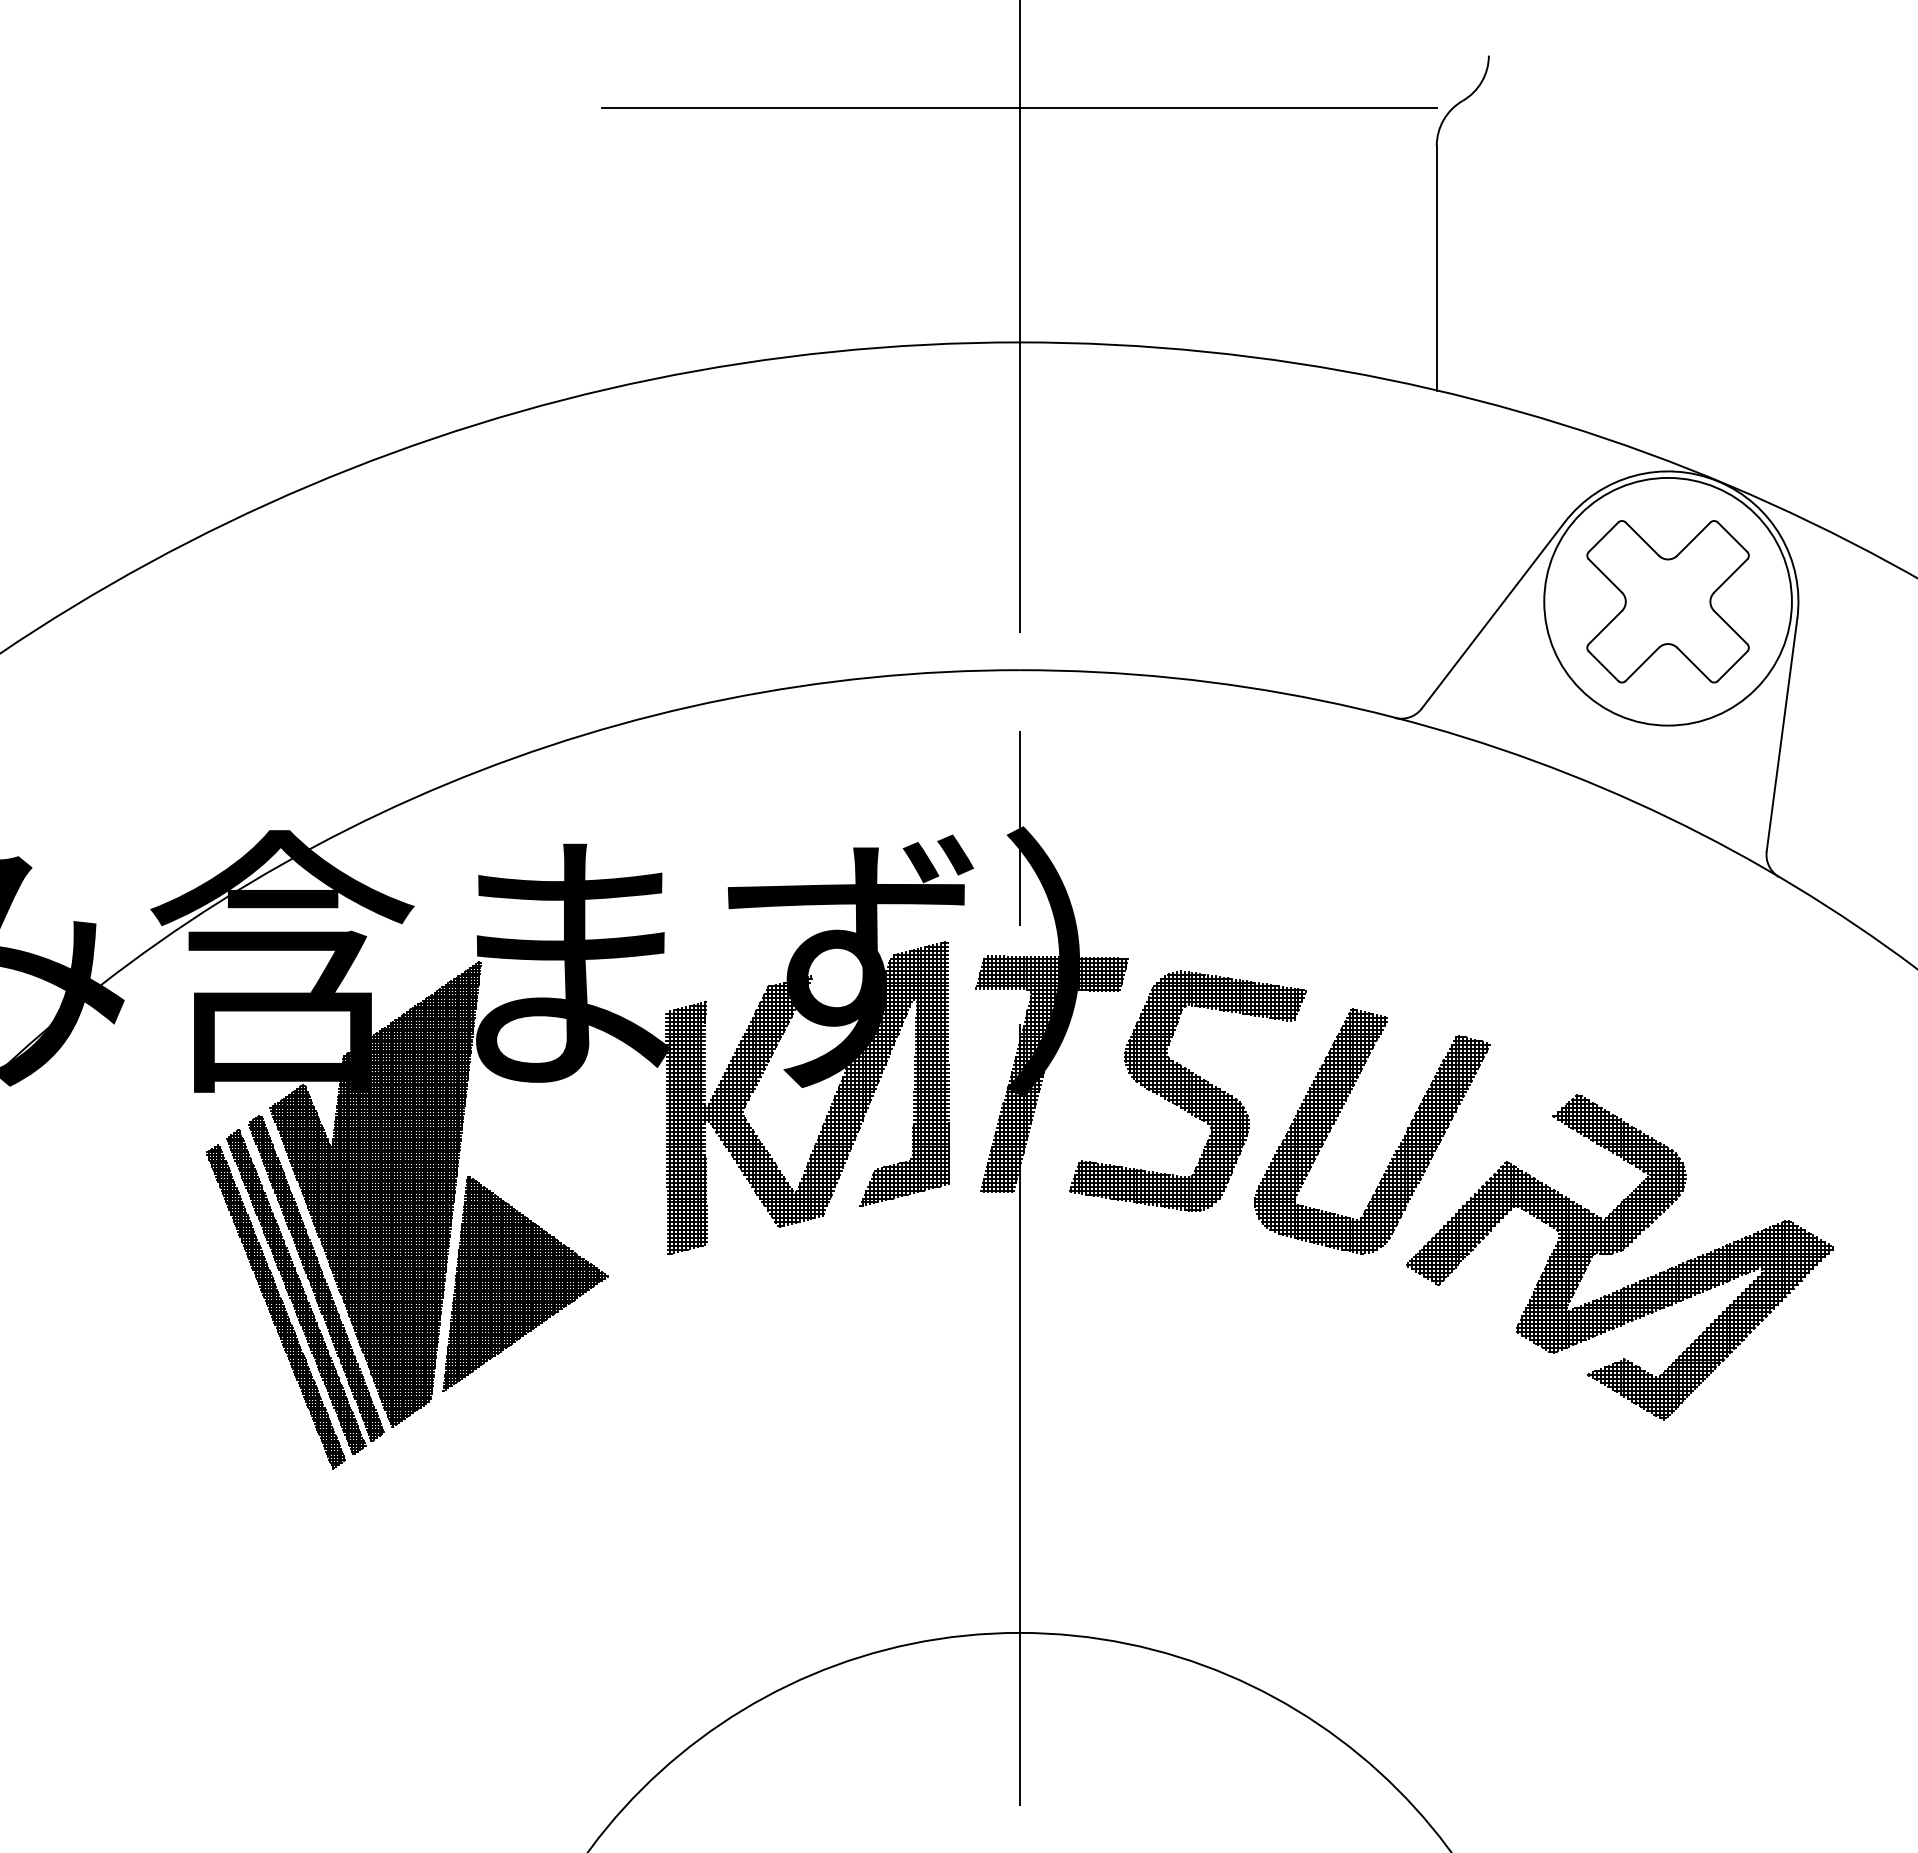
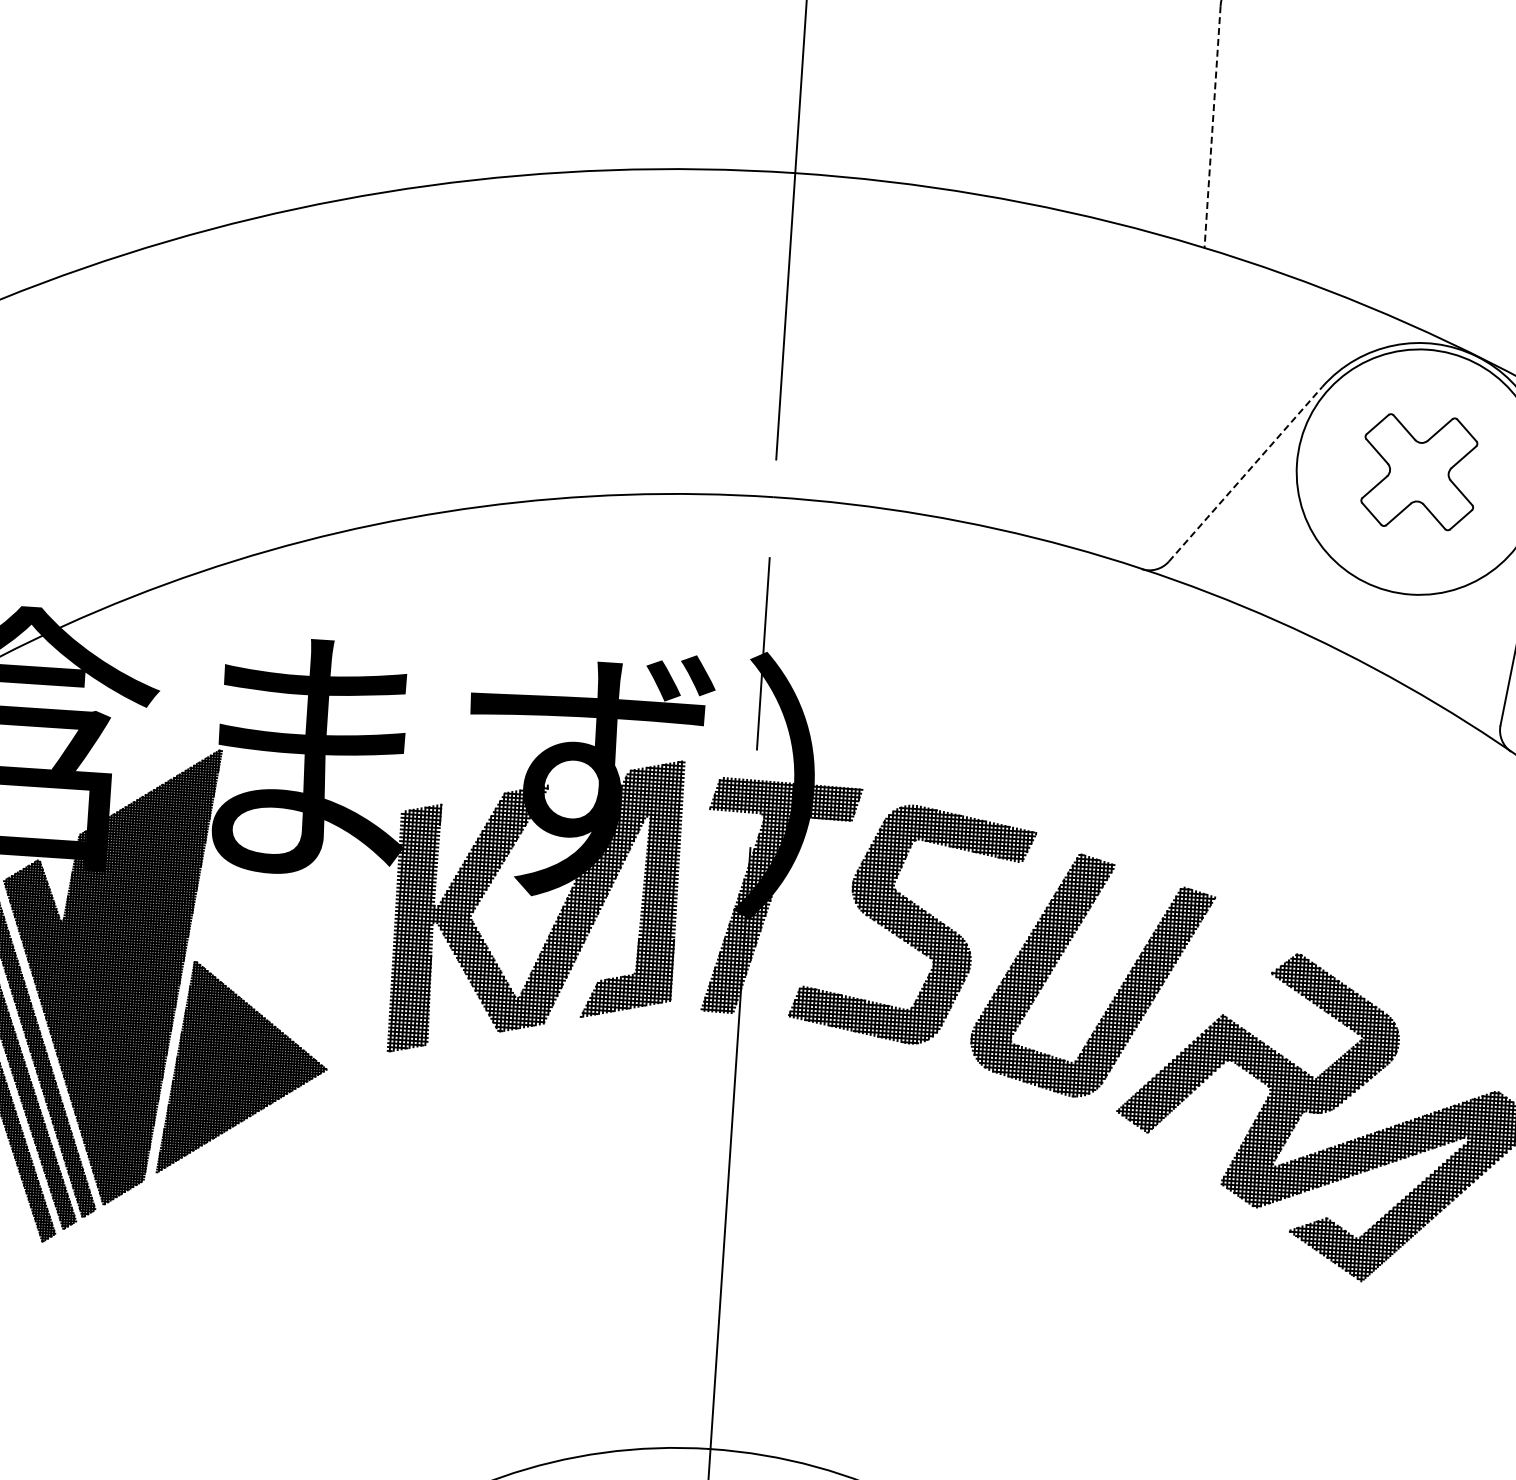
line: (1436, 268) -> (1212, 127), solid -> dashed
part: (1667, 601) -> (1418, 471), size x0.7
line: (1493, 615) -> (1245, 474), solid -> dashed

